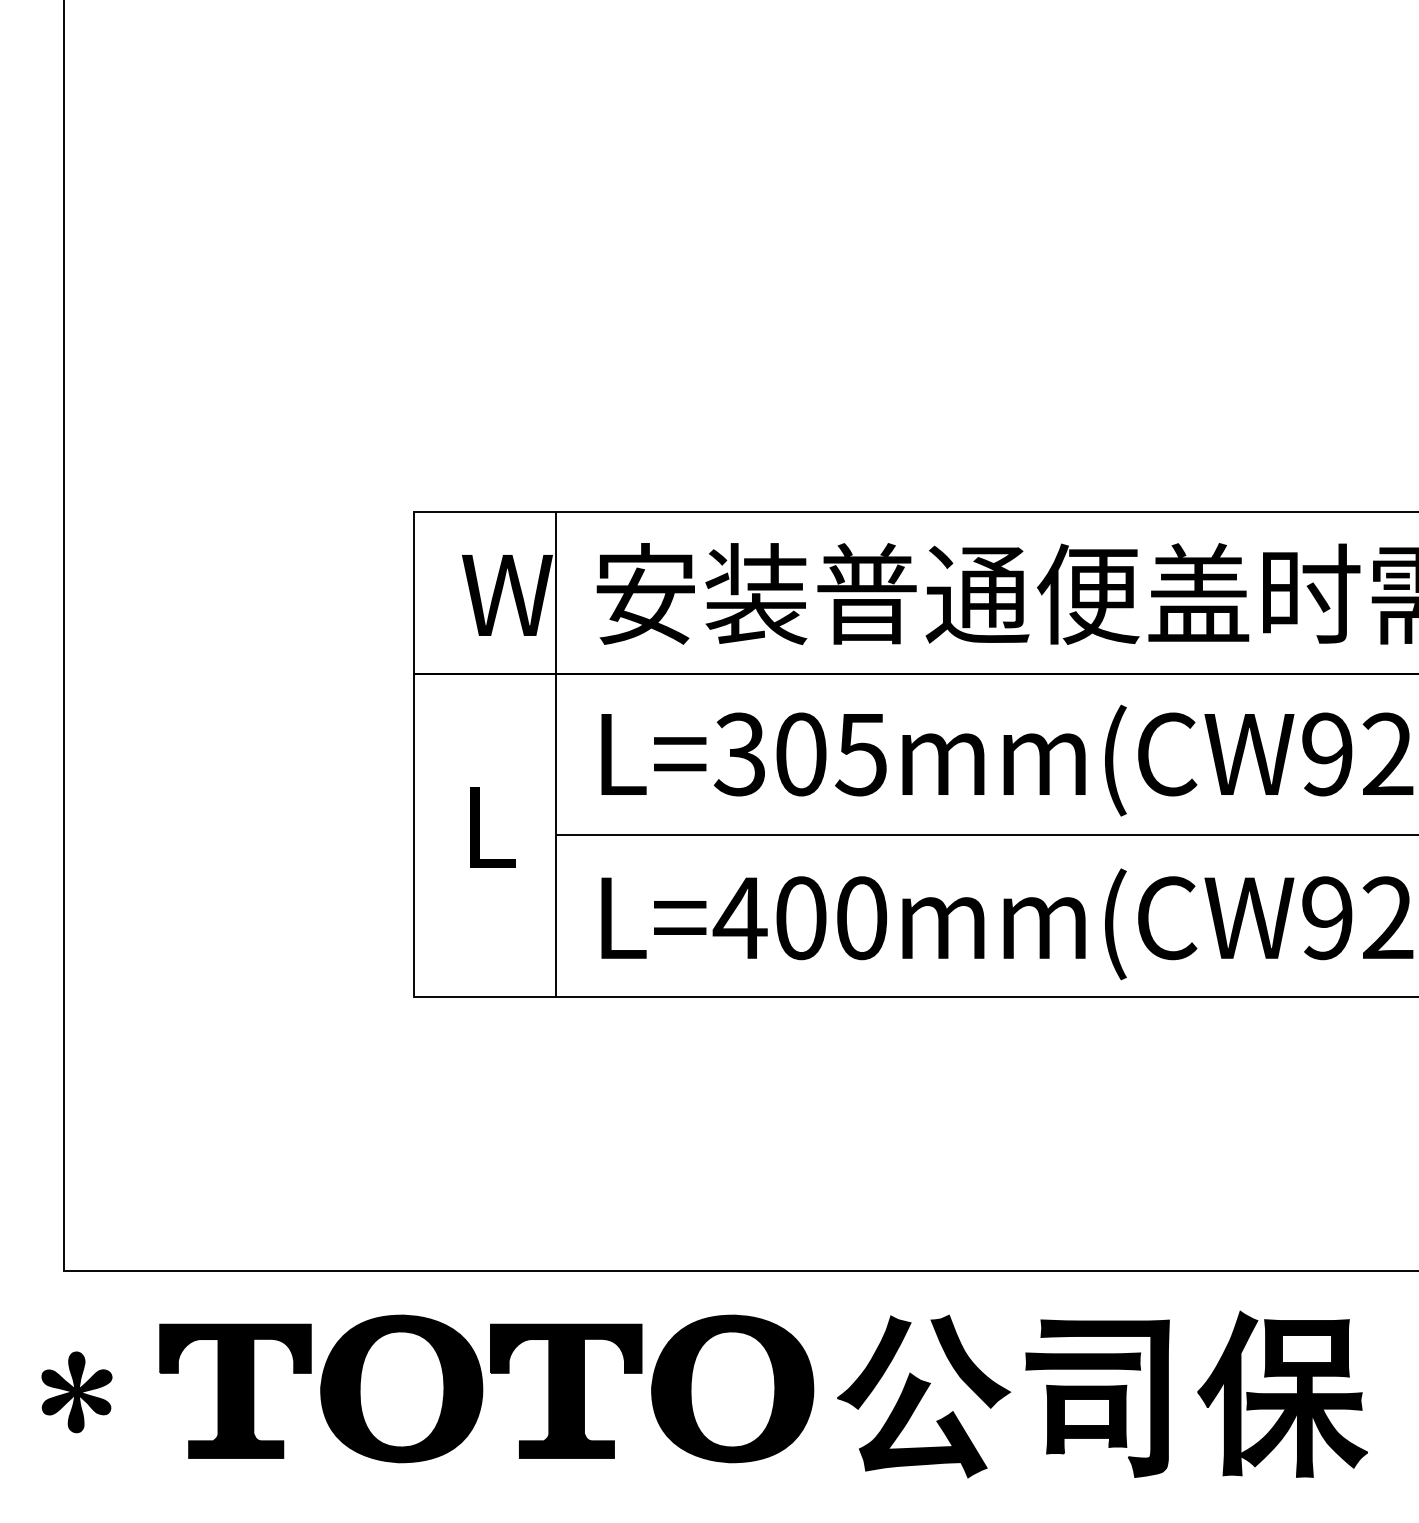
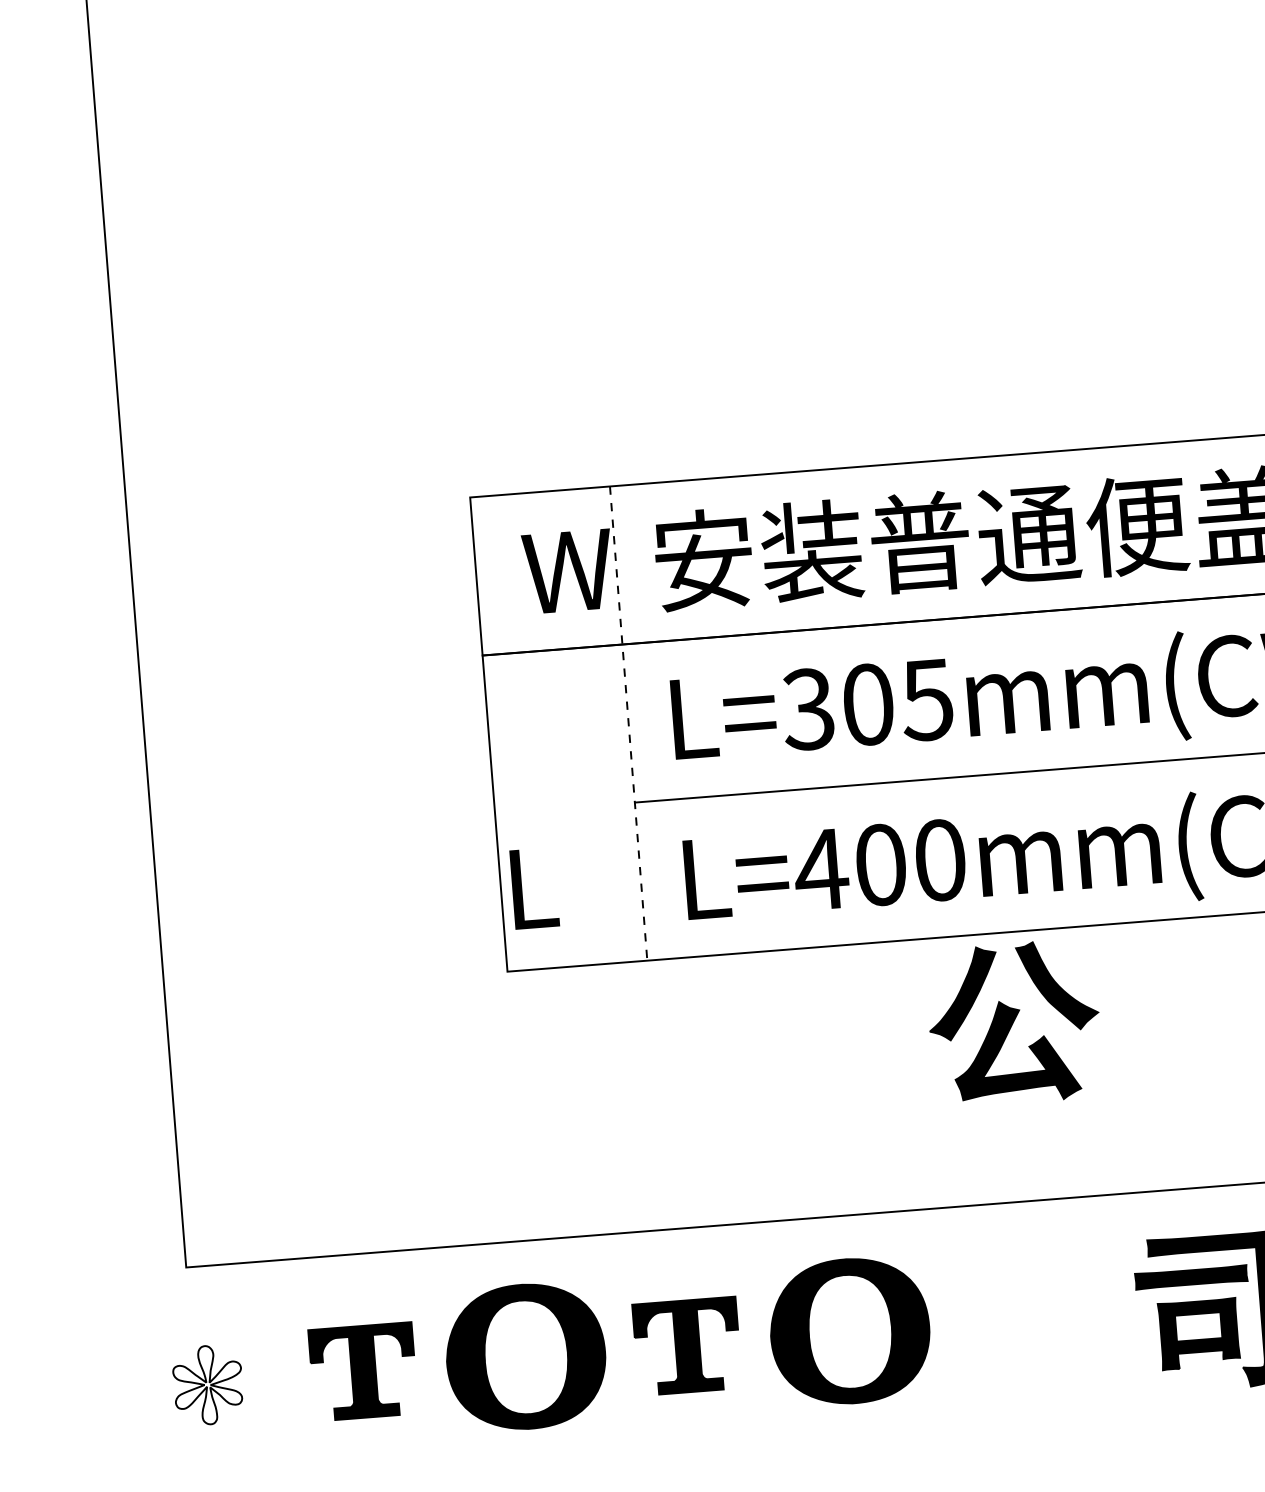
line: (556, 755) -> (628, 724), solid -> dashed
text: (492, 827) -> (534, 888), moved
part: (235, 1390) -> (363, 1371), size x0.7
part: (566, 1390) -> (687, 1345), size x0.7
fill: (76, 1392) -> (207, 1385), removed
part: (924, 1396) -> (1014, 1023), moved

